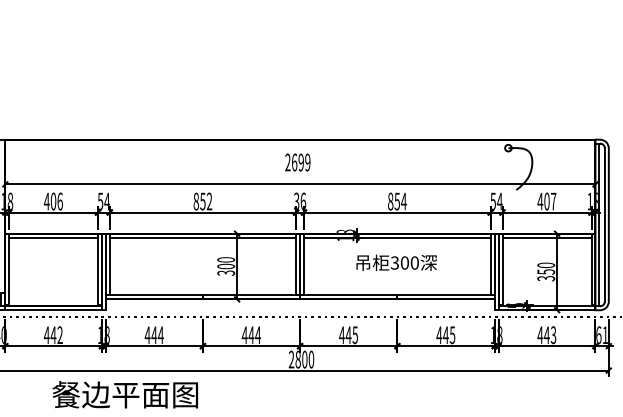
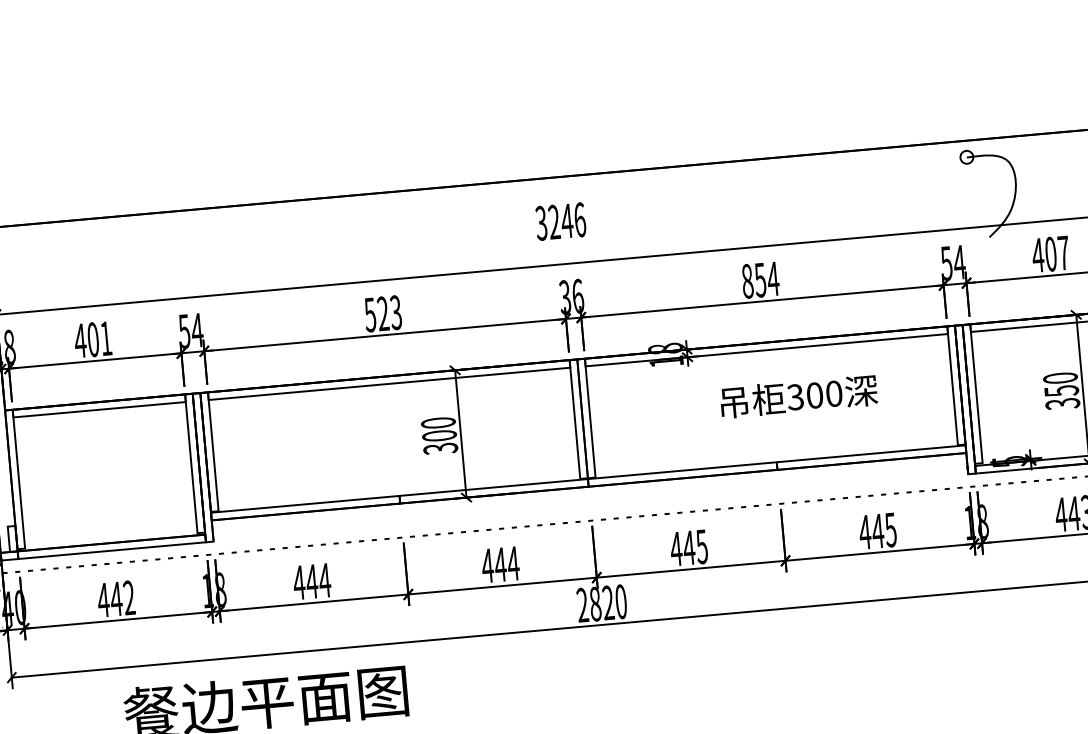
text: (297, 162) -> (559, 221), 2699 -> 3246
text: (59, 201) -> (104, 338), 406 -> 401
text: (202, 201) -> (382, 313), 852 -> 523
text: (396, 262) -> (798, 395), moved
text: (304, 359) -> (607, 602), 2800 -> 2820

